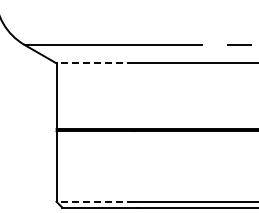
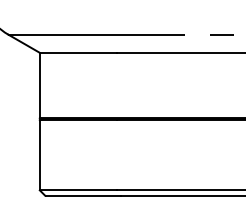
line: (95, 63) -> (78, 52), dashed -> solid
line: (95, 201) -> (78, 190), dashed -> solid

